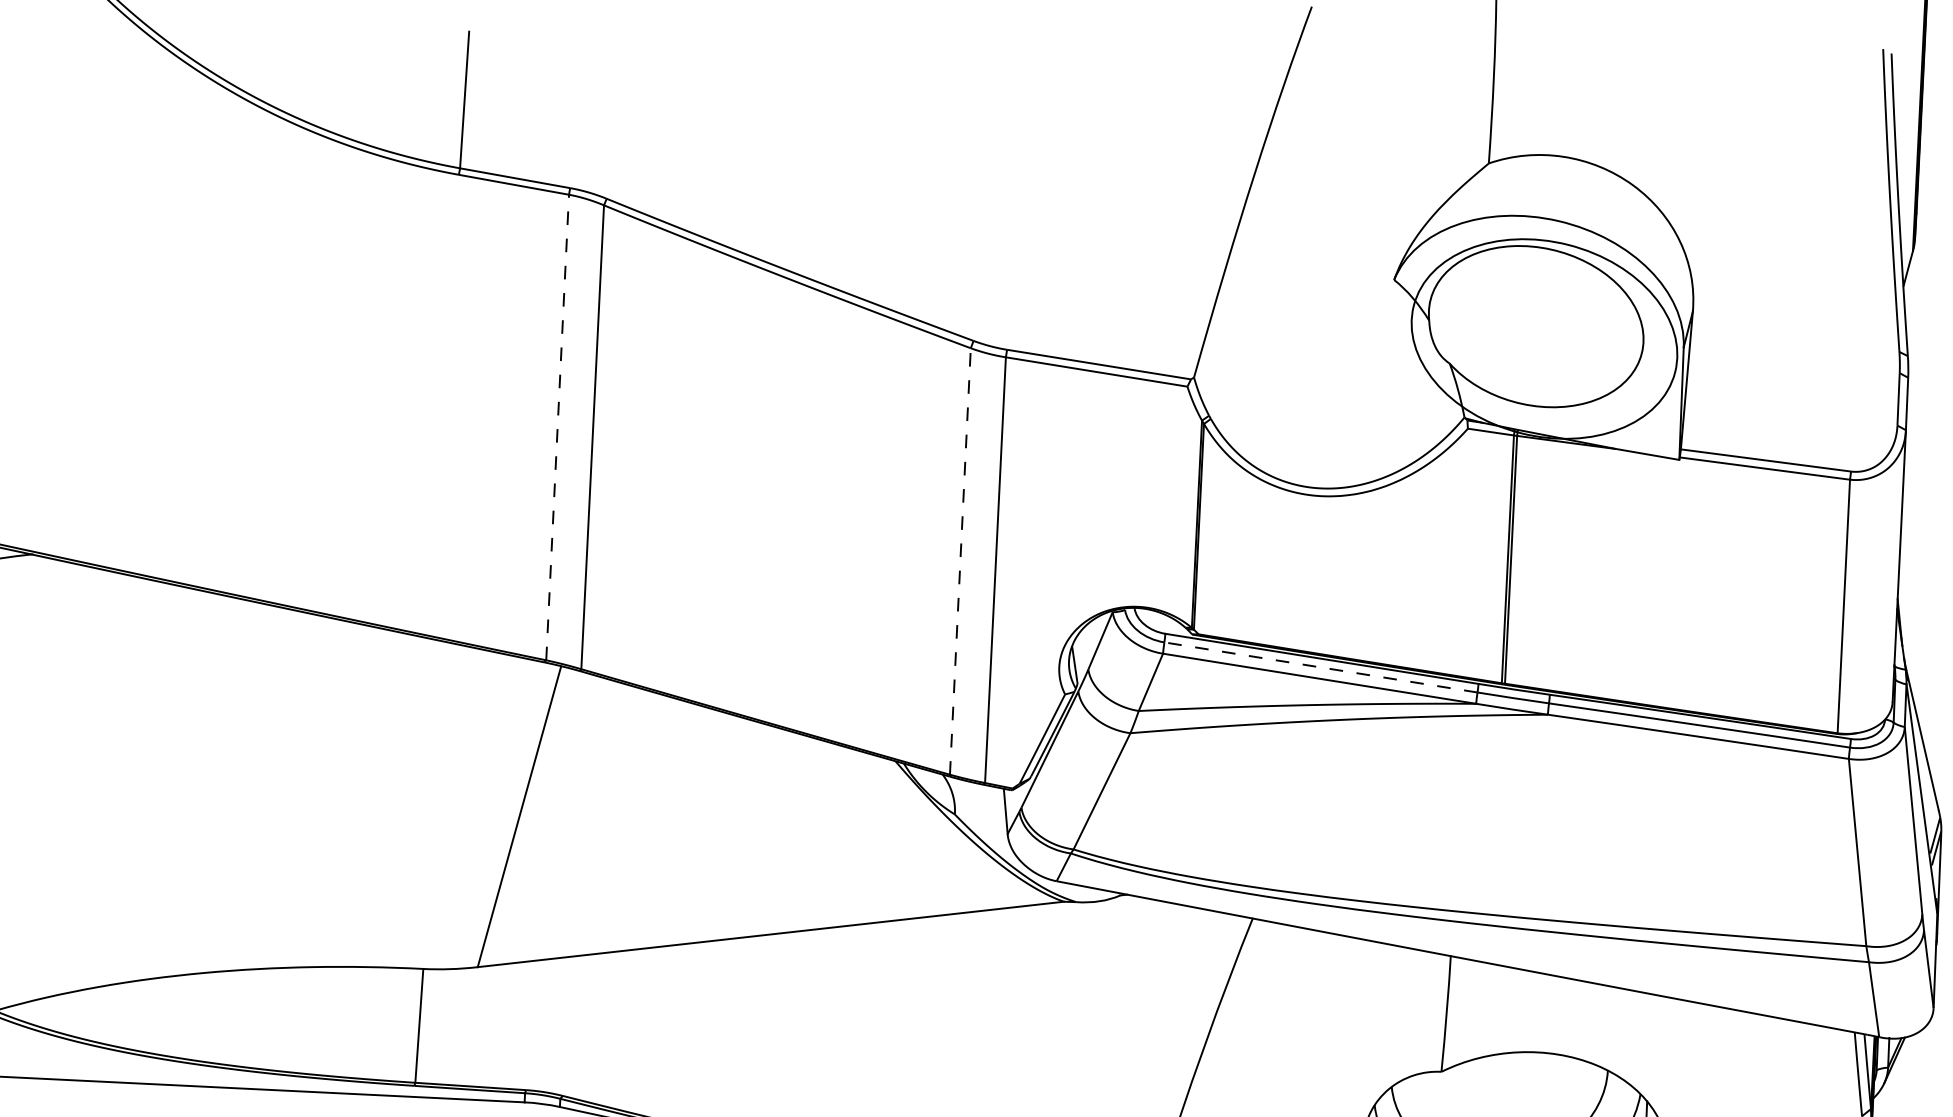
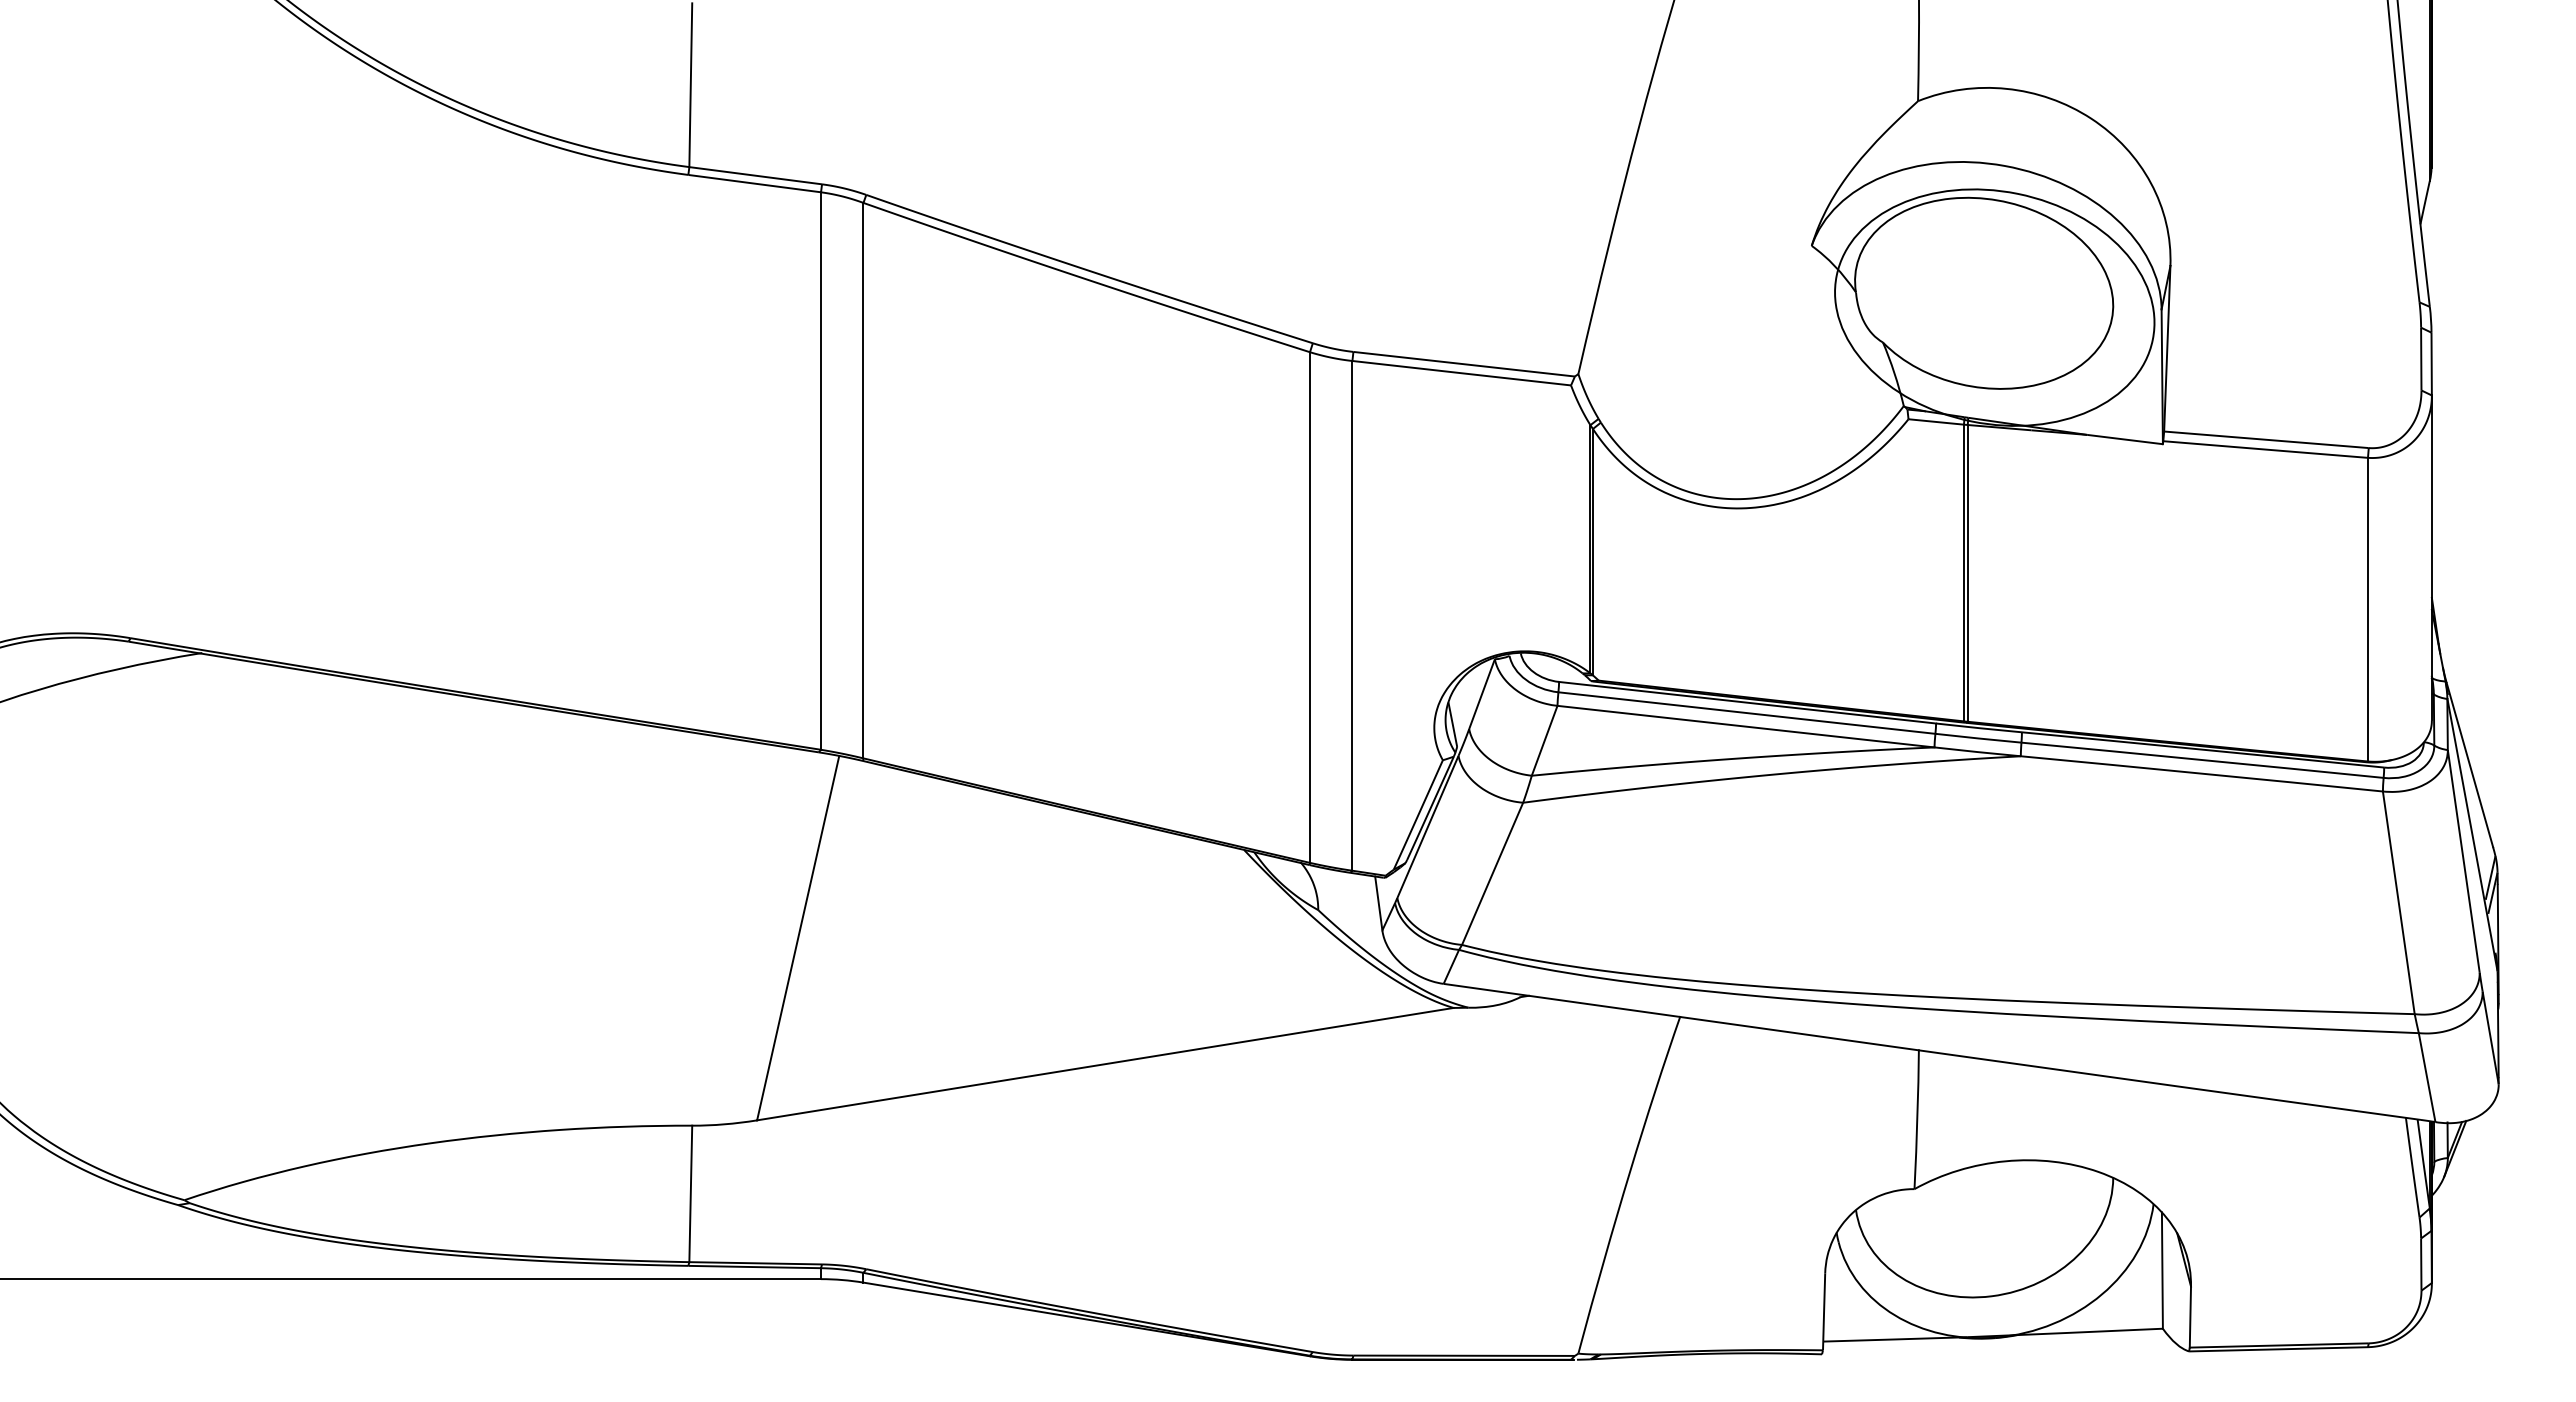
line: (558, 427) -> (821, 471), dashed -> solid
line: (959, 561) -> (1309, 607), dashed -> solid
line: (1320, 667) -> (1746, 713), dashed -> solid

